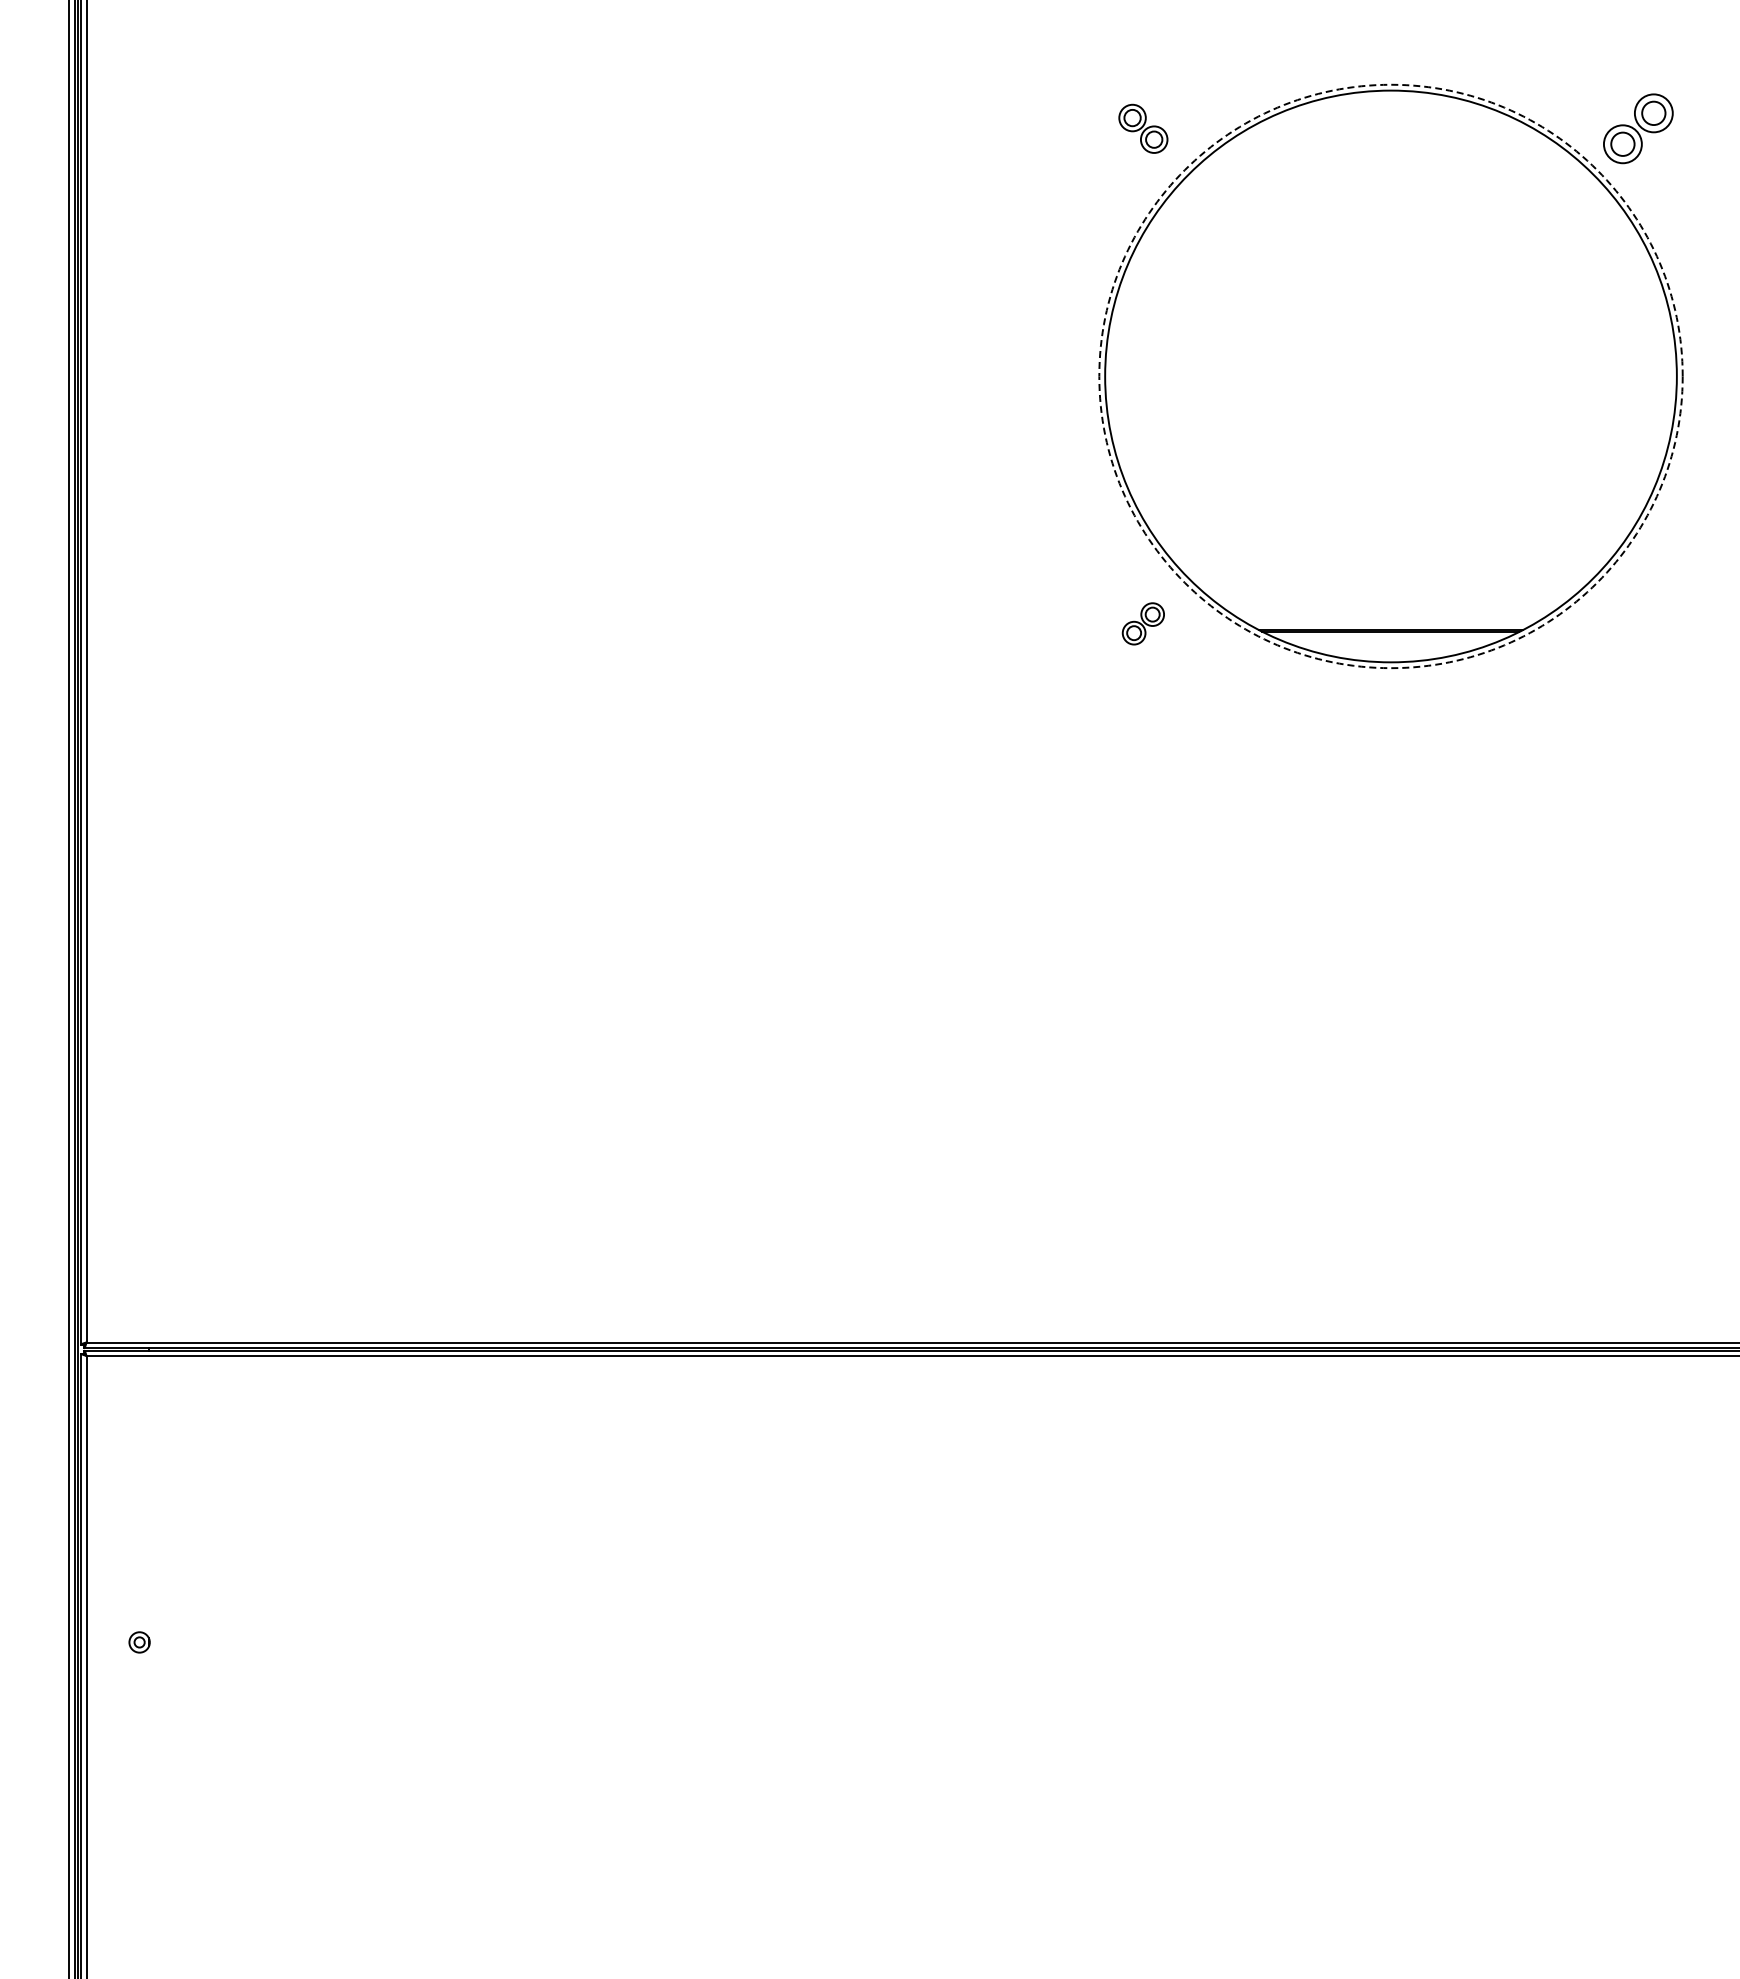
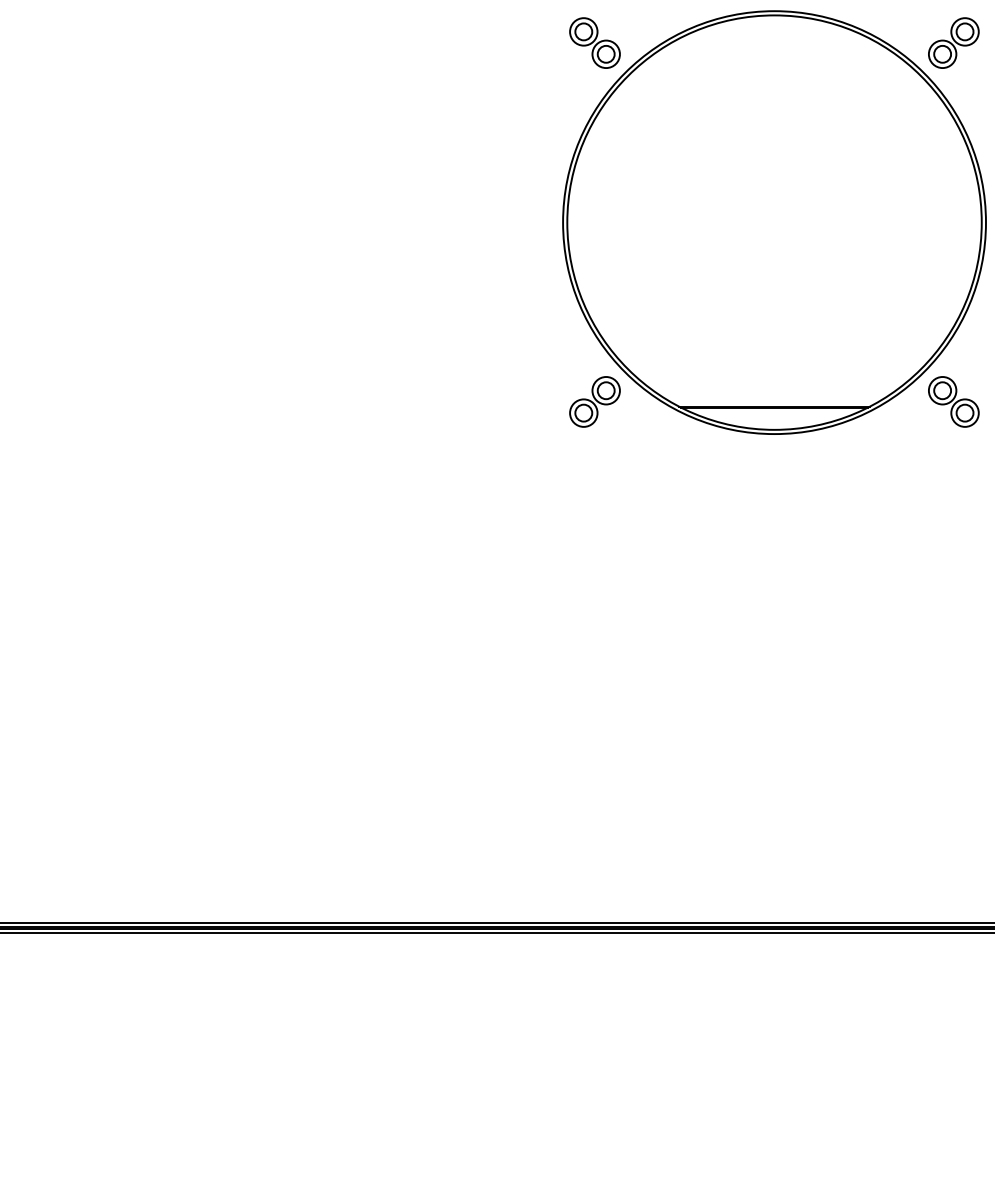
part: (1143, 128) -> (595, 42), size x1.43
circle: (1390, 376) -> (774, 222), dashed -> solid
part: (1143, 623) -> (595, 401), size x1.67
part: (1638, 623) -> (953, 401), added

